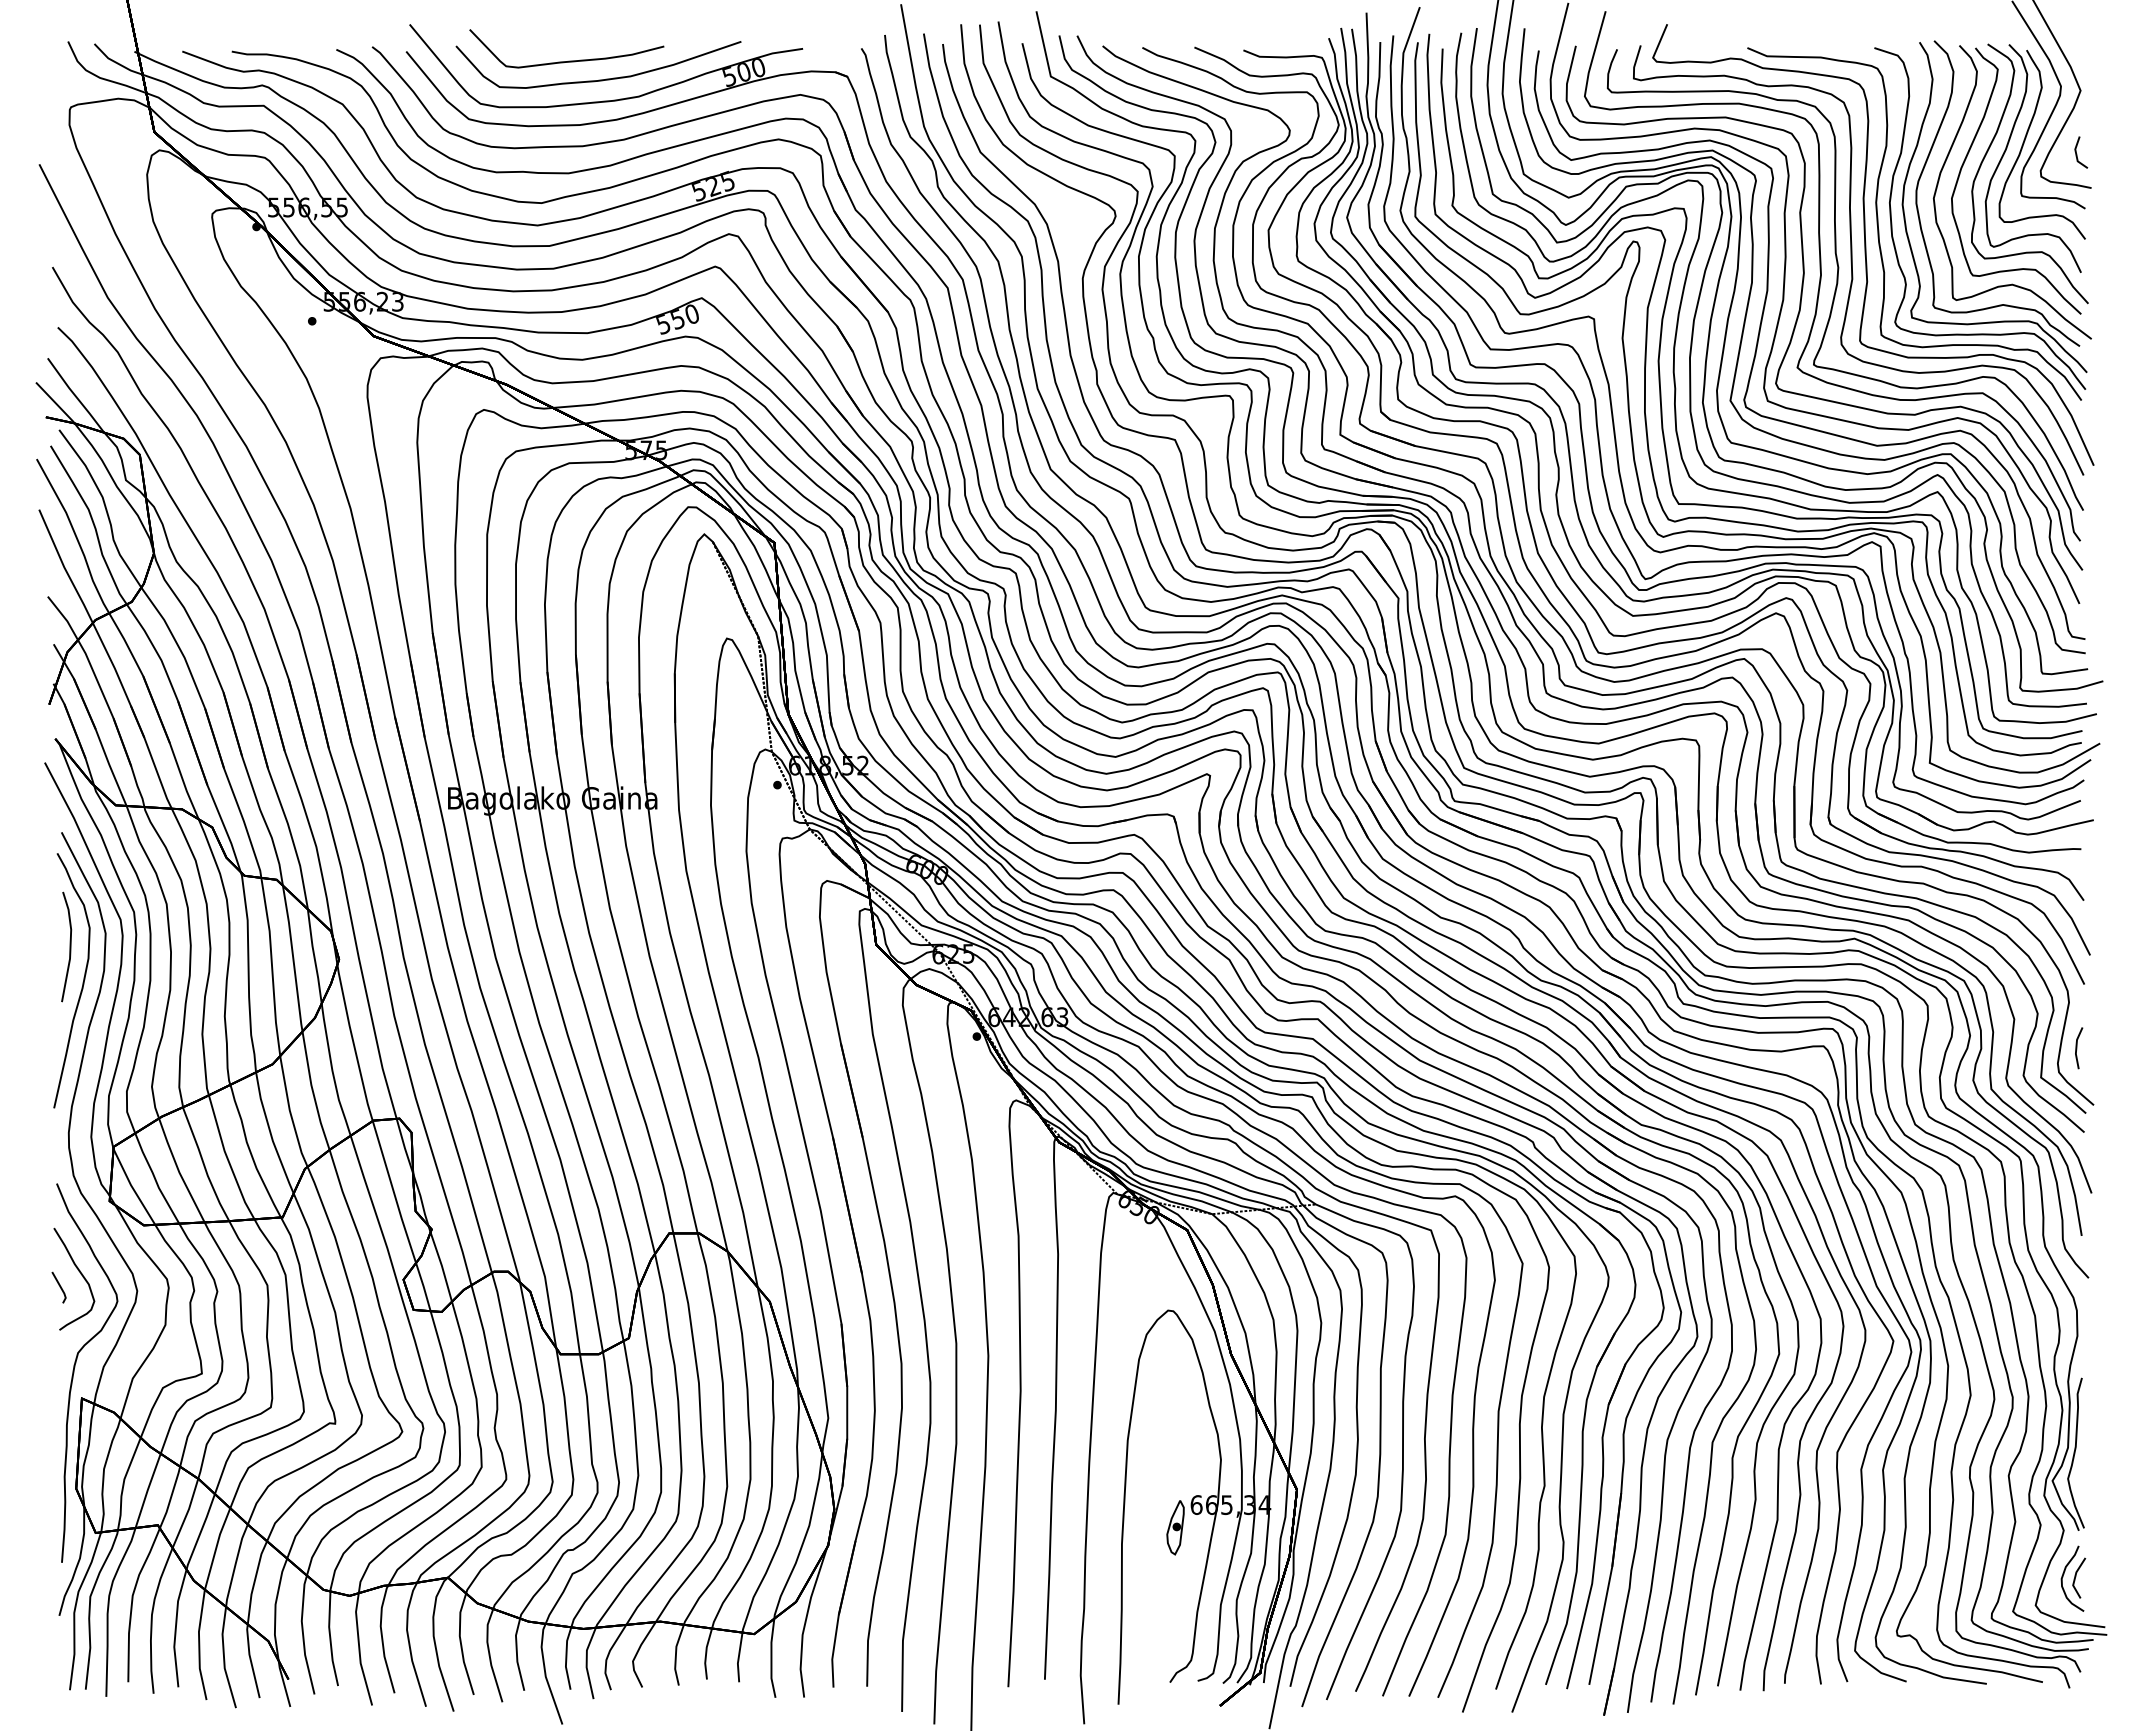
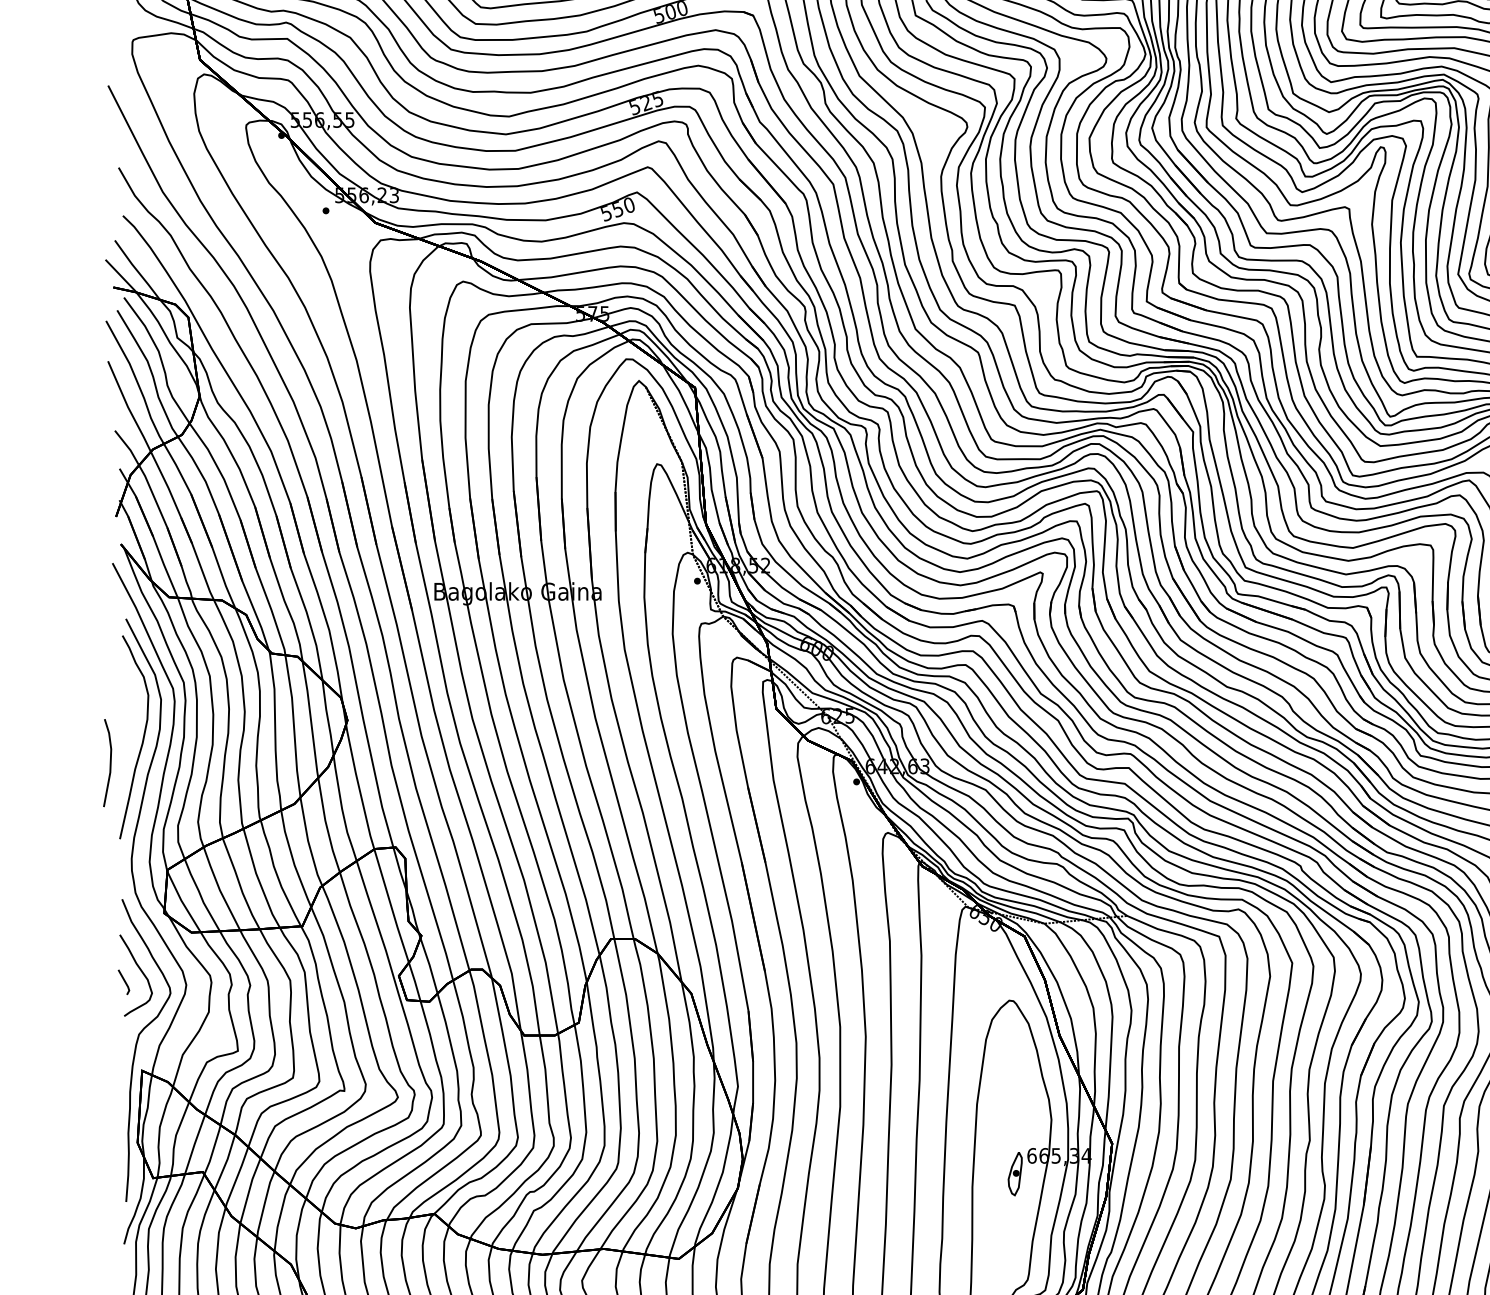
line: (69, 946) -> (109, 762), moved

